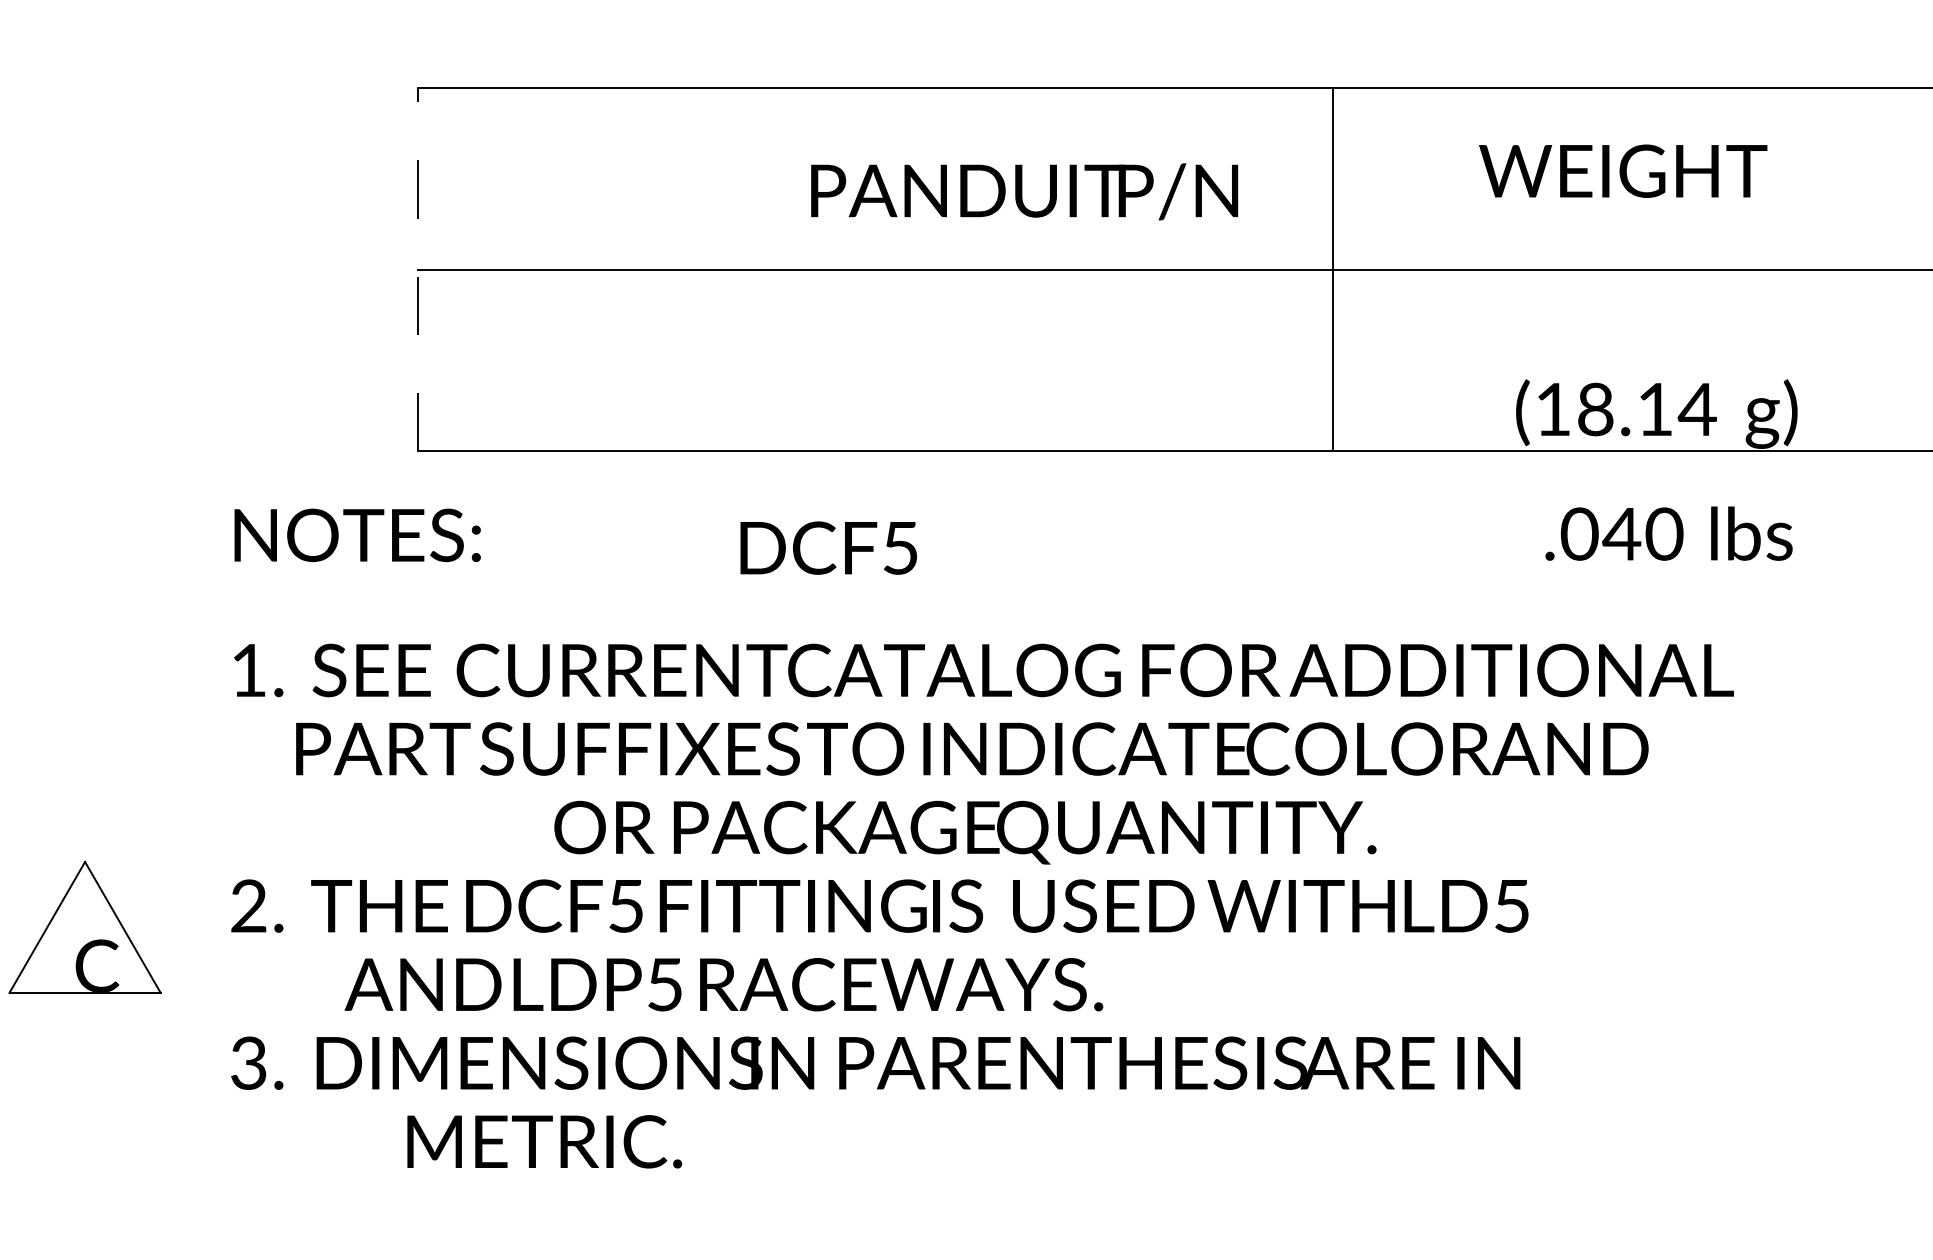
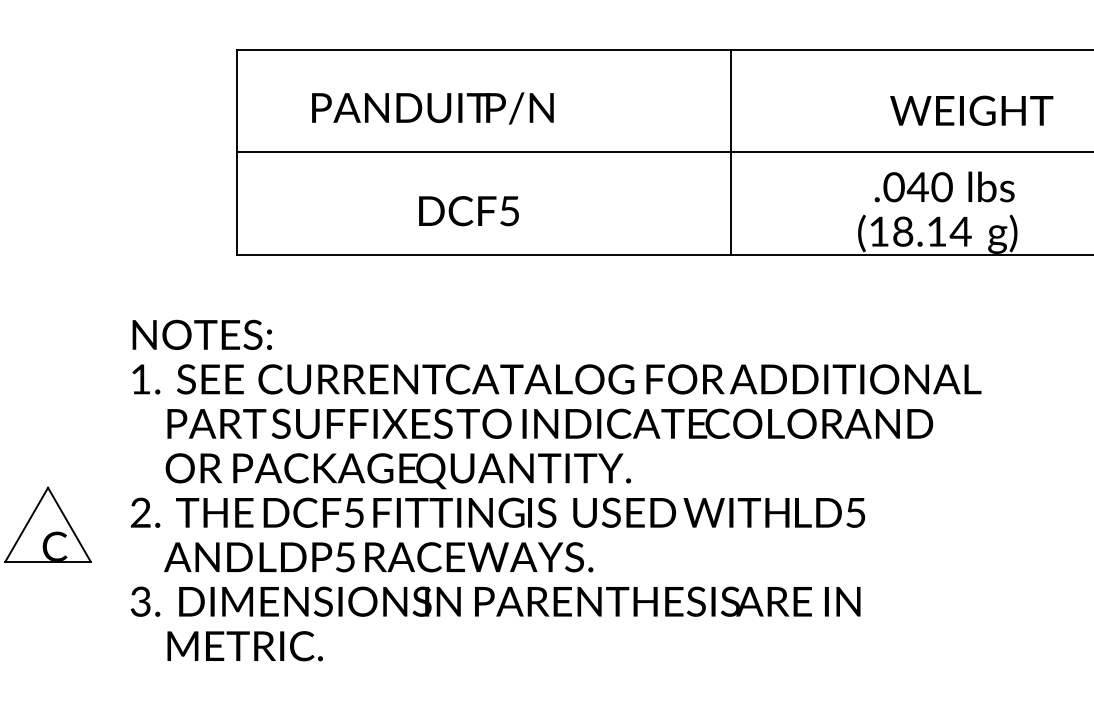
text: (1622, 170) -> (971, 110), moved
text: (1023, 191) -> (432, 108), moved
line: (417, 269) -> (236, 152), dashed -> solid
line: (1333, 269) -> (730, 152), moved
text: (1668, 532) -> (944, 186), moved
text: (356, 534) -> (201, 334), moved
text: (827, 548) -> (468, 211), moved
text: (963, 833) -> (397, 471), moved
text: (723, 985) -> (378, 557), moved
text: (543, 1142) -> (244, 646), moved

